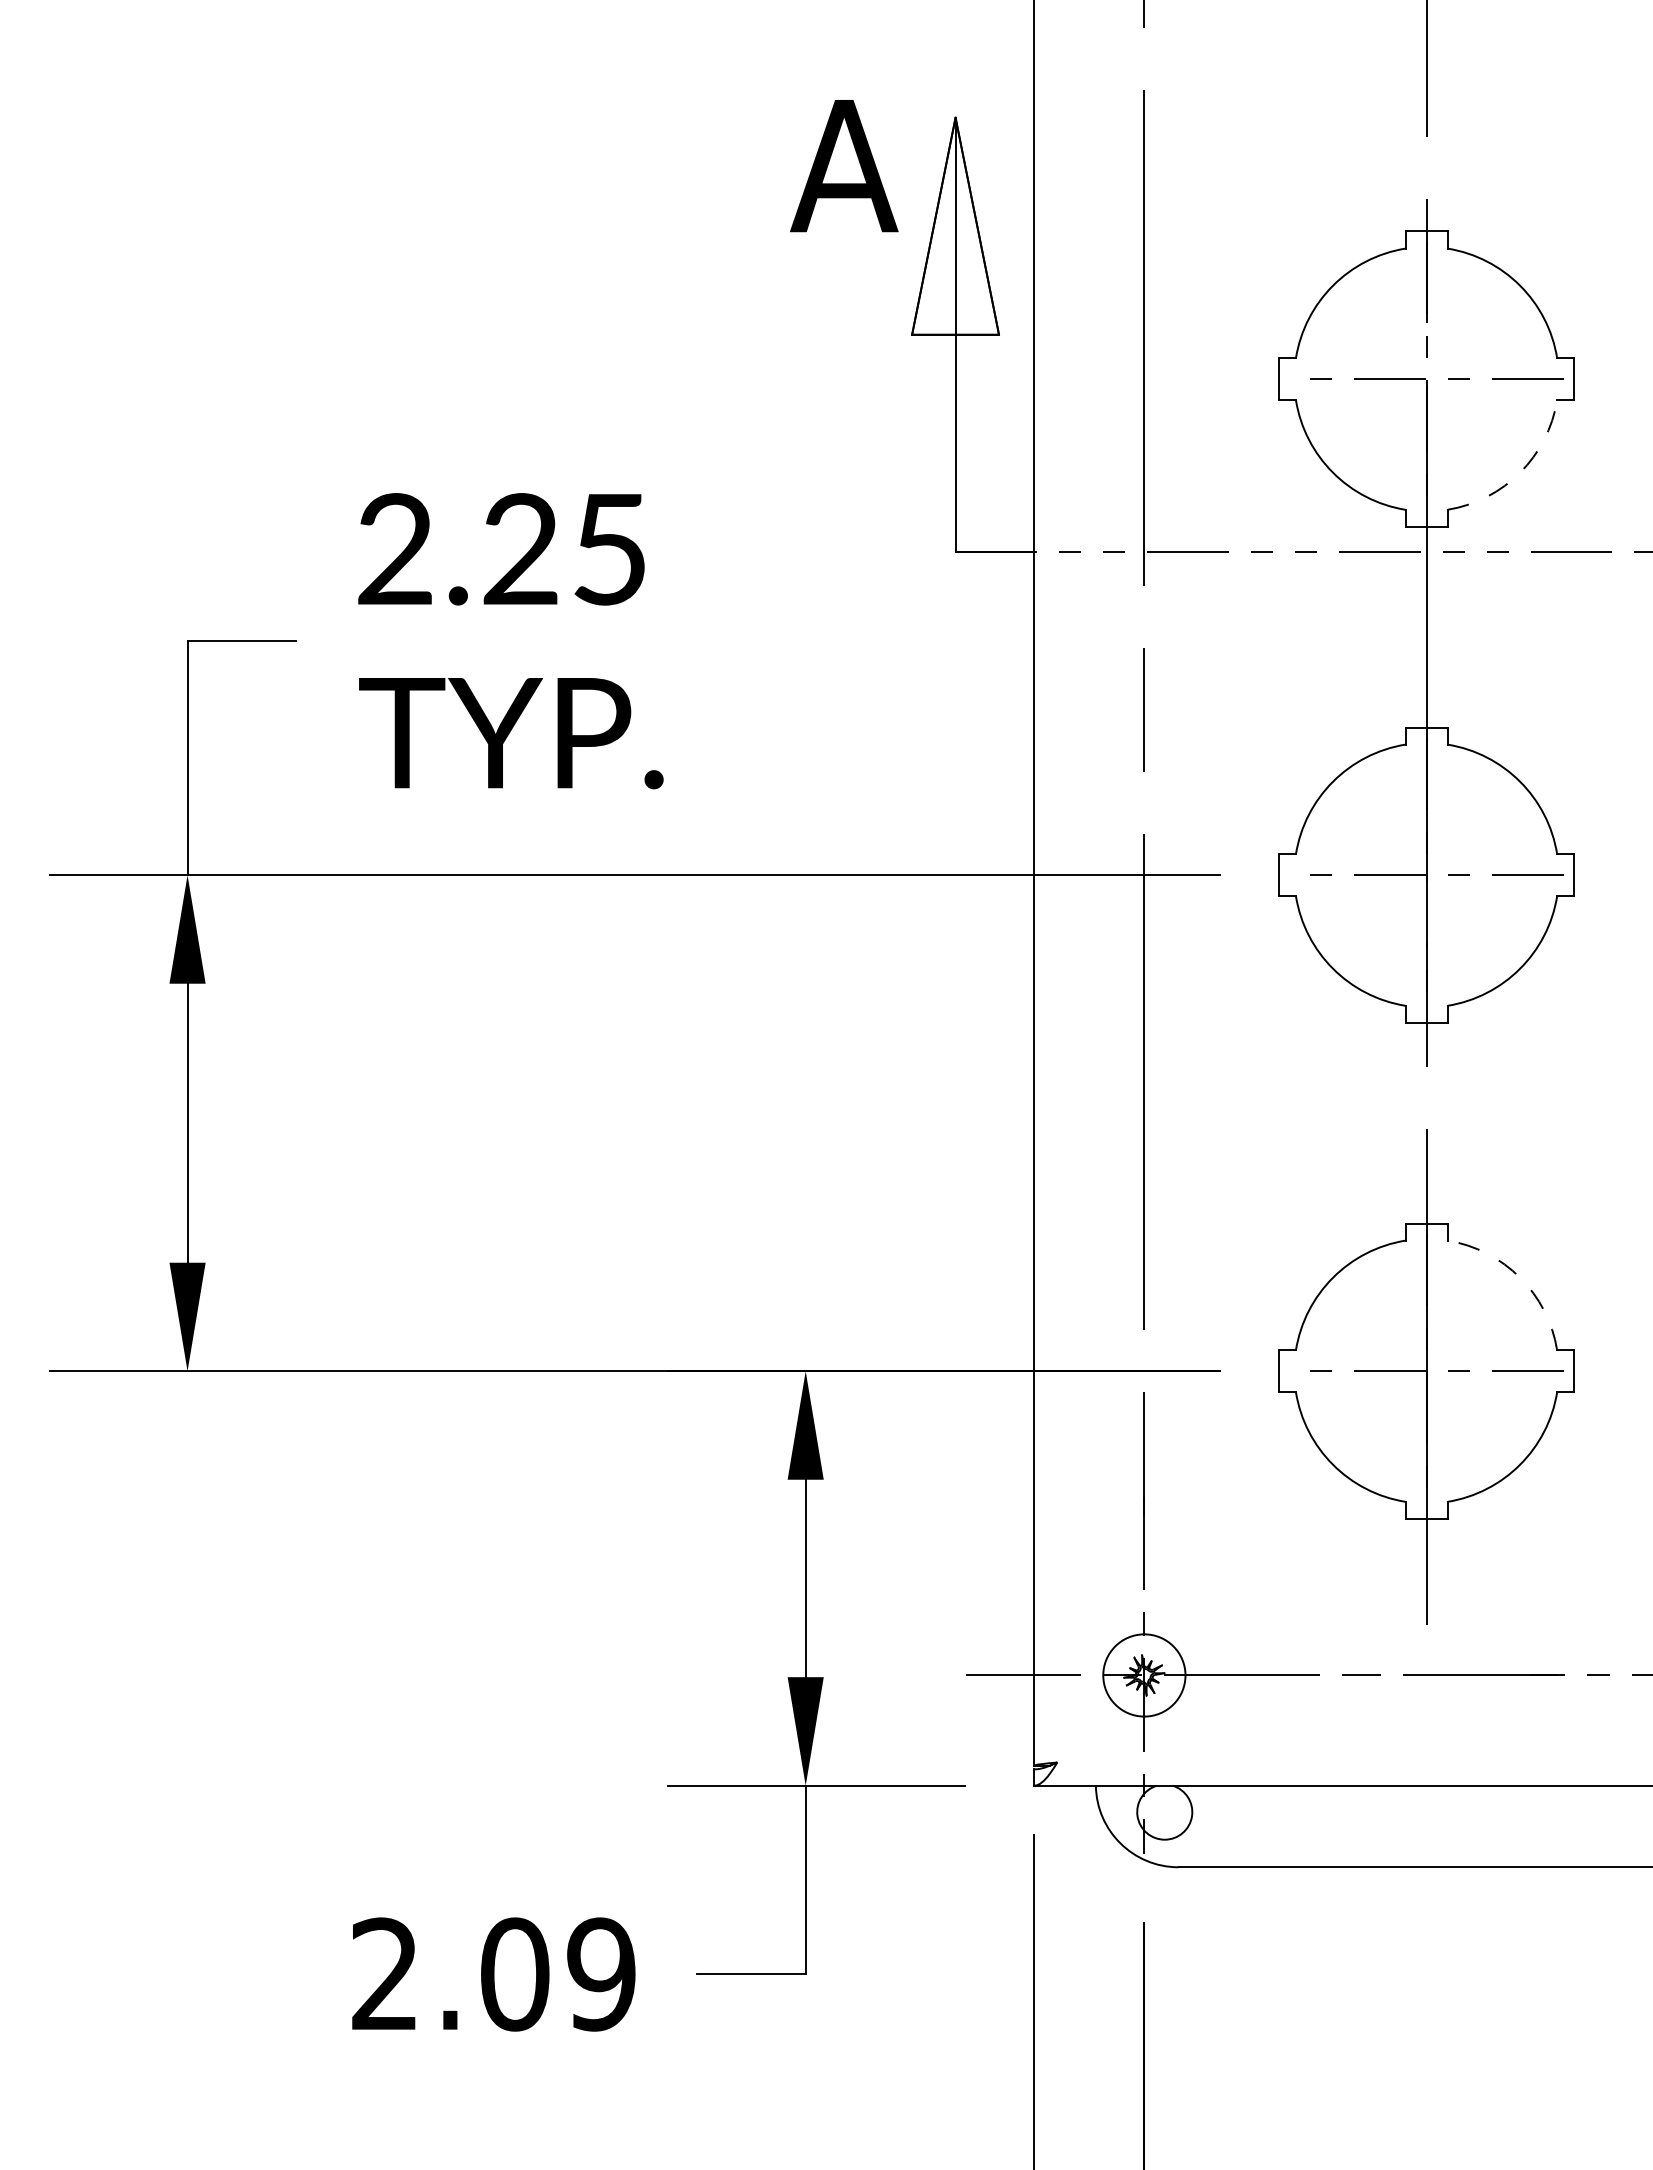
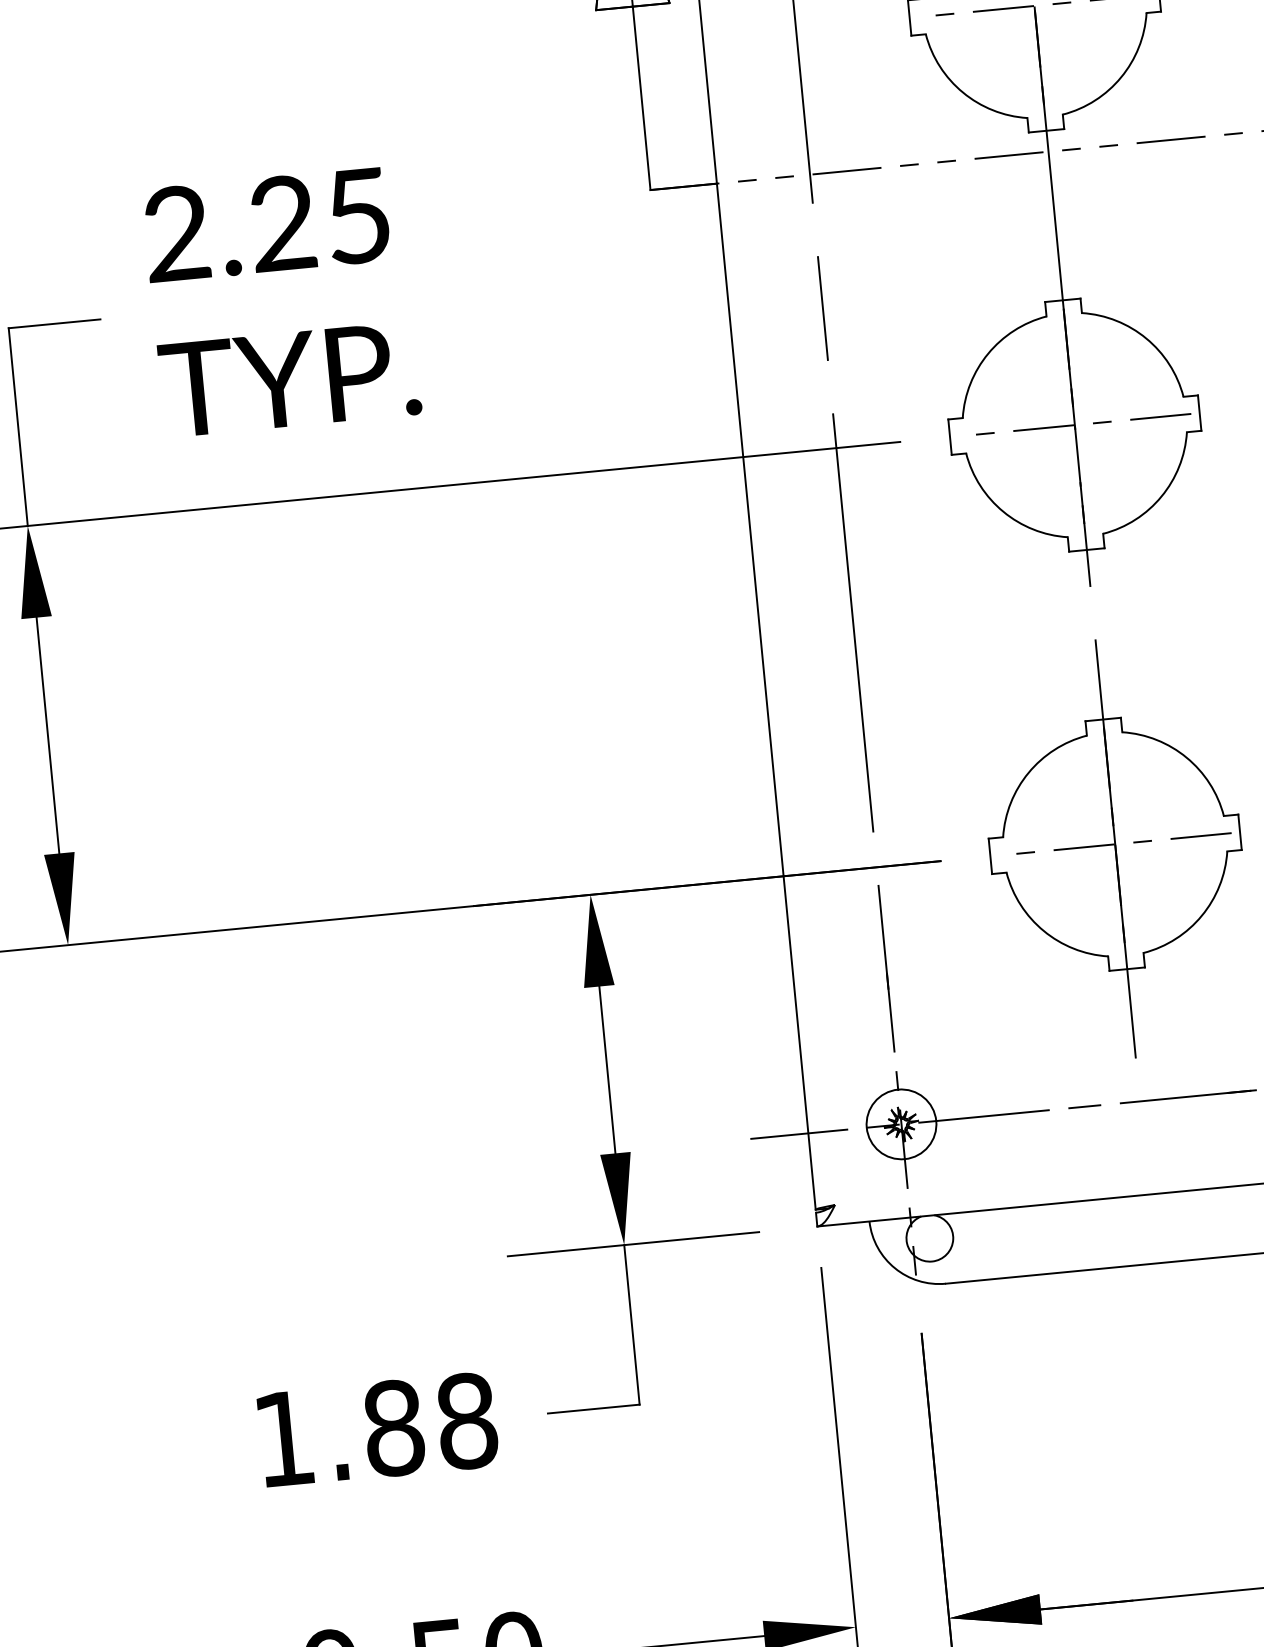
arc: (1520, 472) -> (1121, 77), dashed -> solid
arc: (1520, 1277) -> (1186, 757), dashed -> solid
text: (493, 1974) -> (375, 1430), 2.09 -> 1.88

